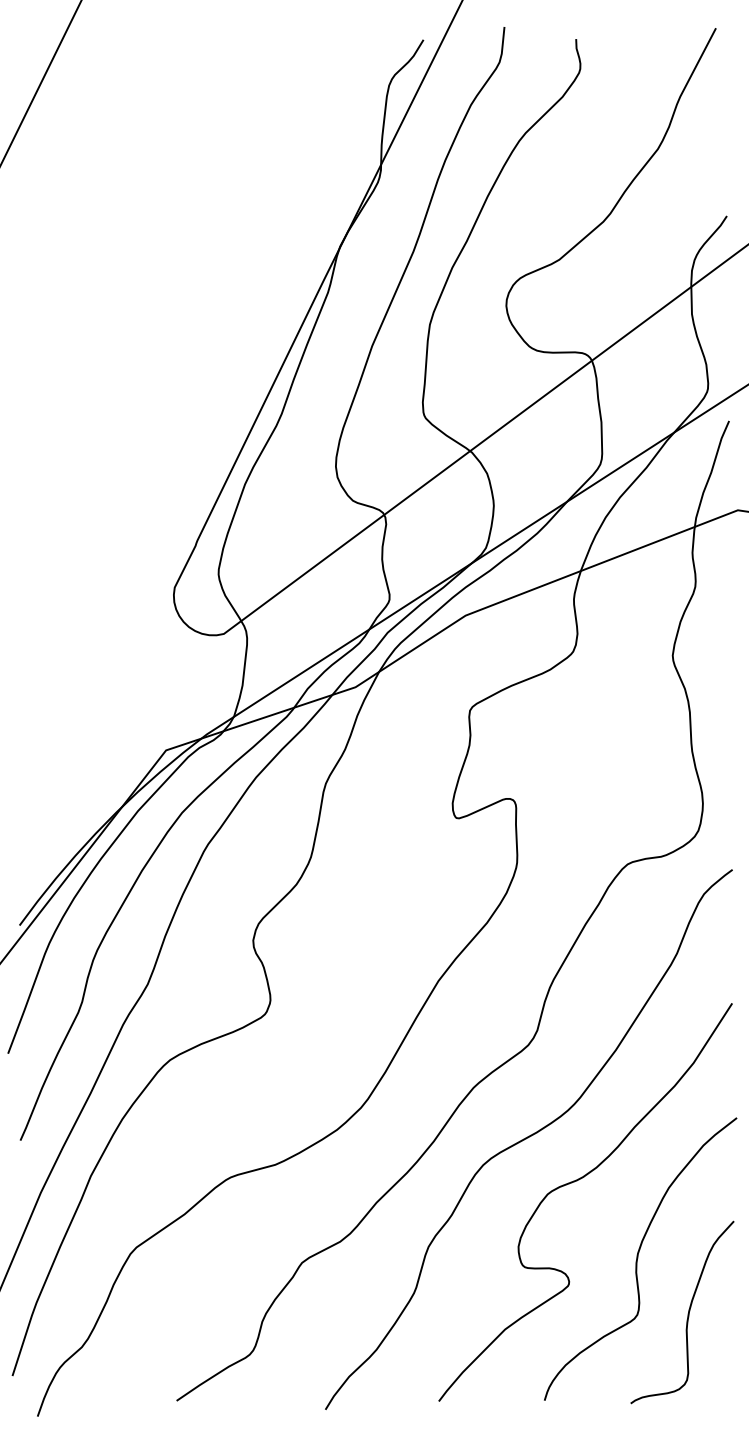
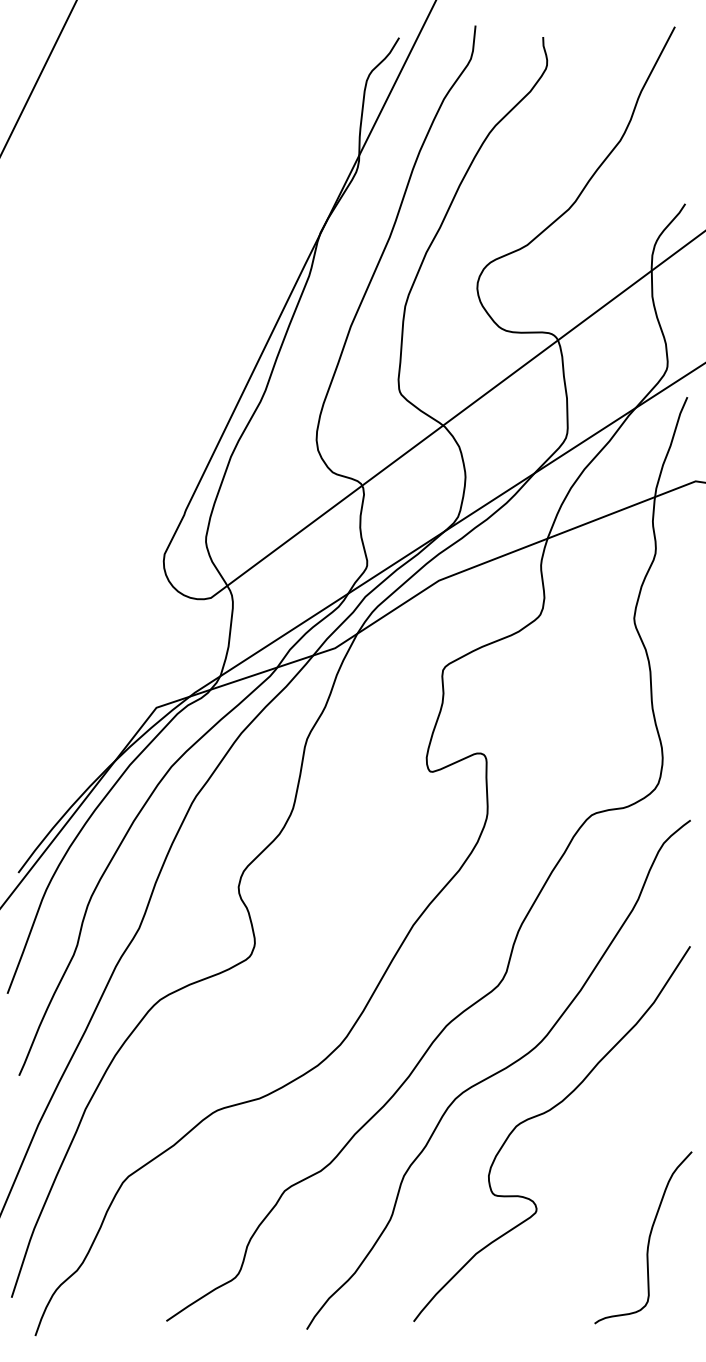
curve: (638, 1258) -> (601, 1186), removed

